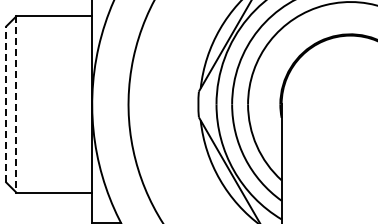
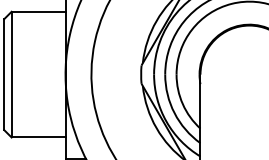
line: (6, 104) -> (4, 74), dashed -> solid
line: (16, 104) -> (11, 74), dashed -> solid

